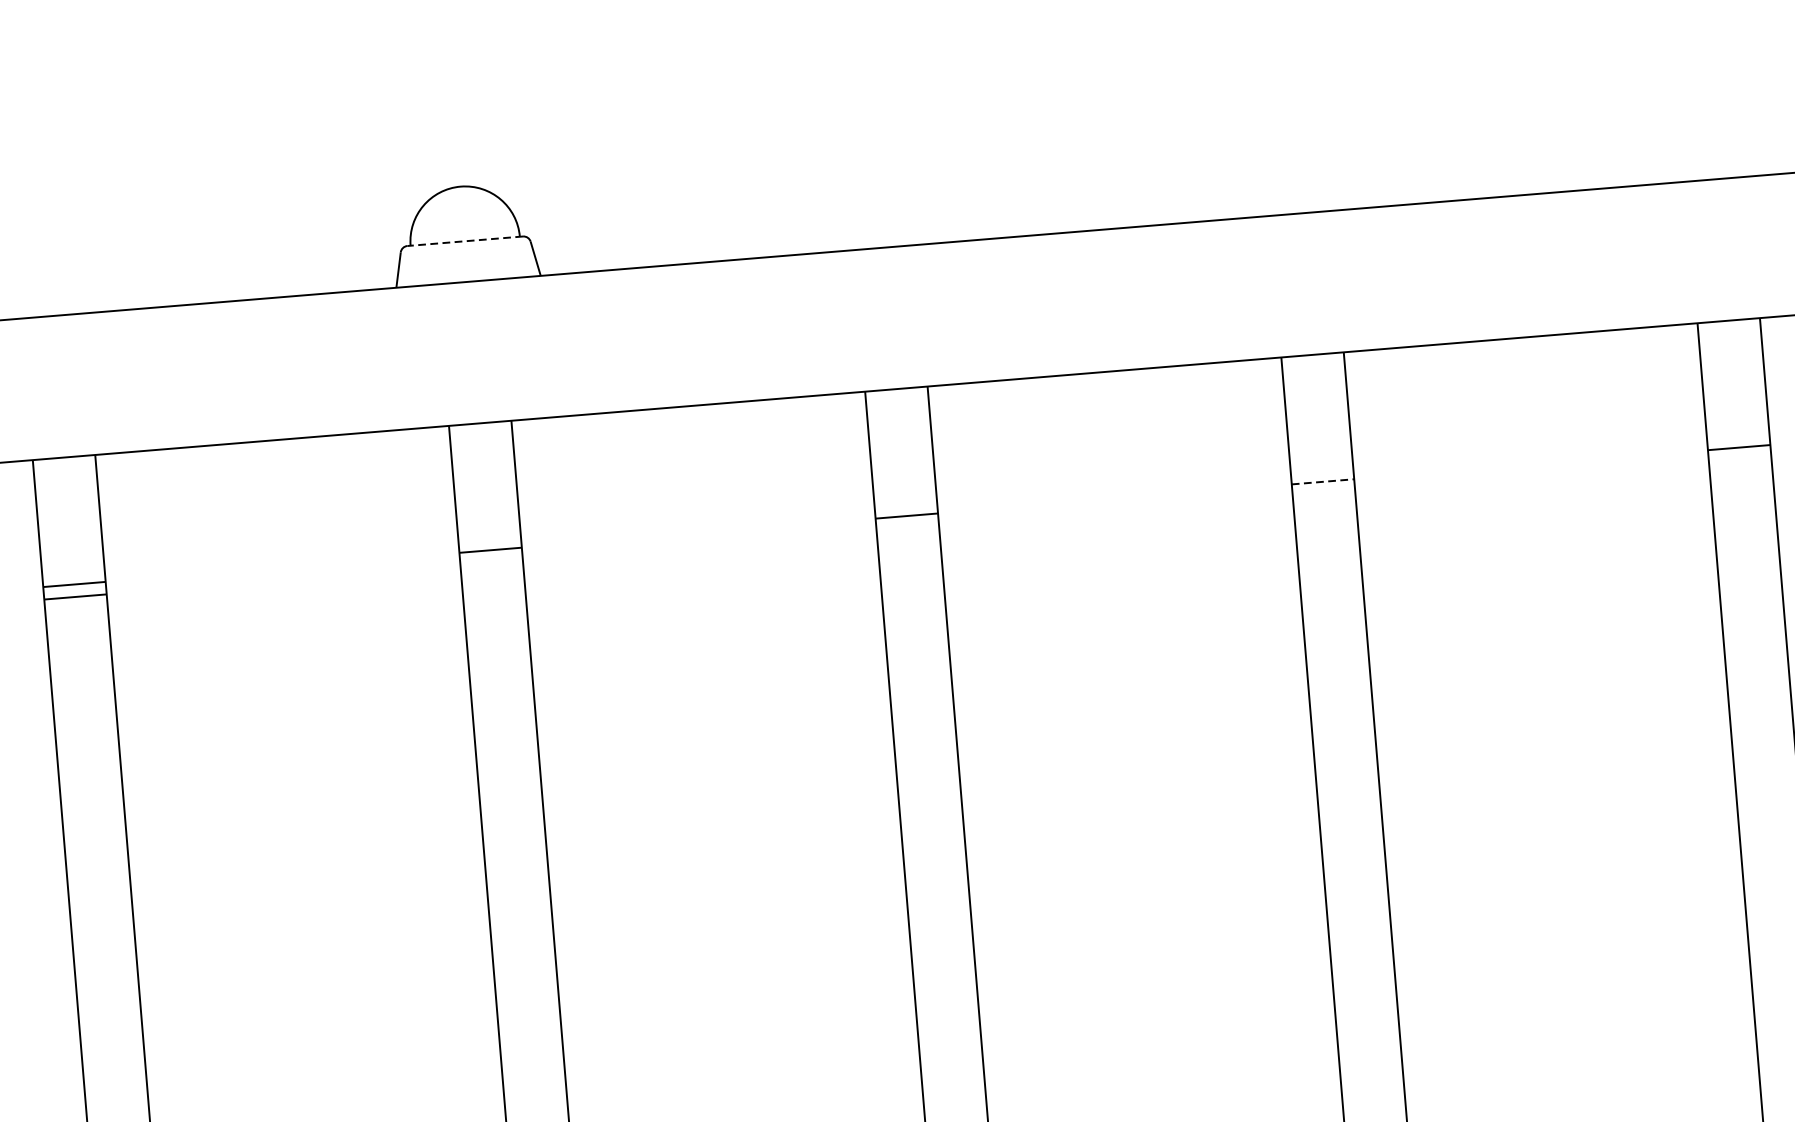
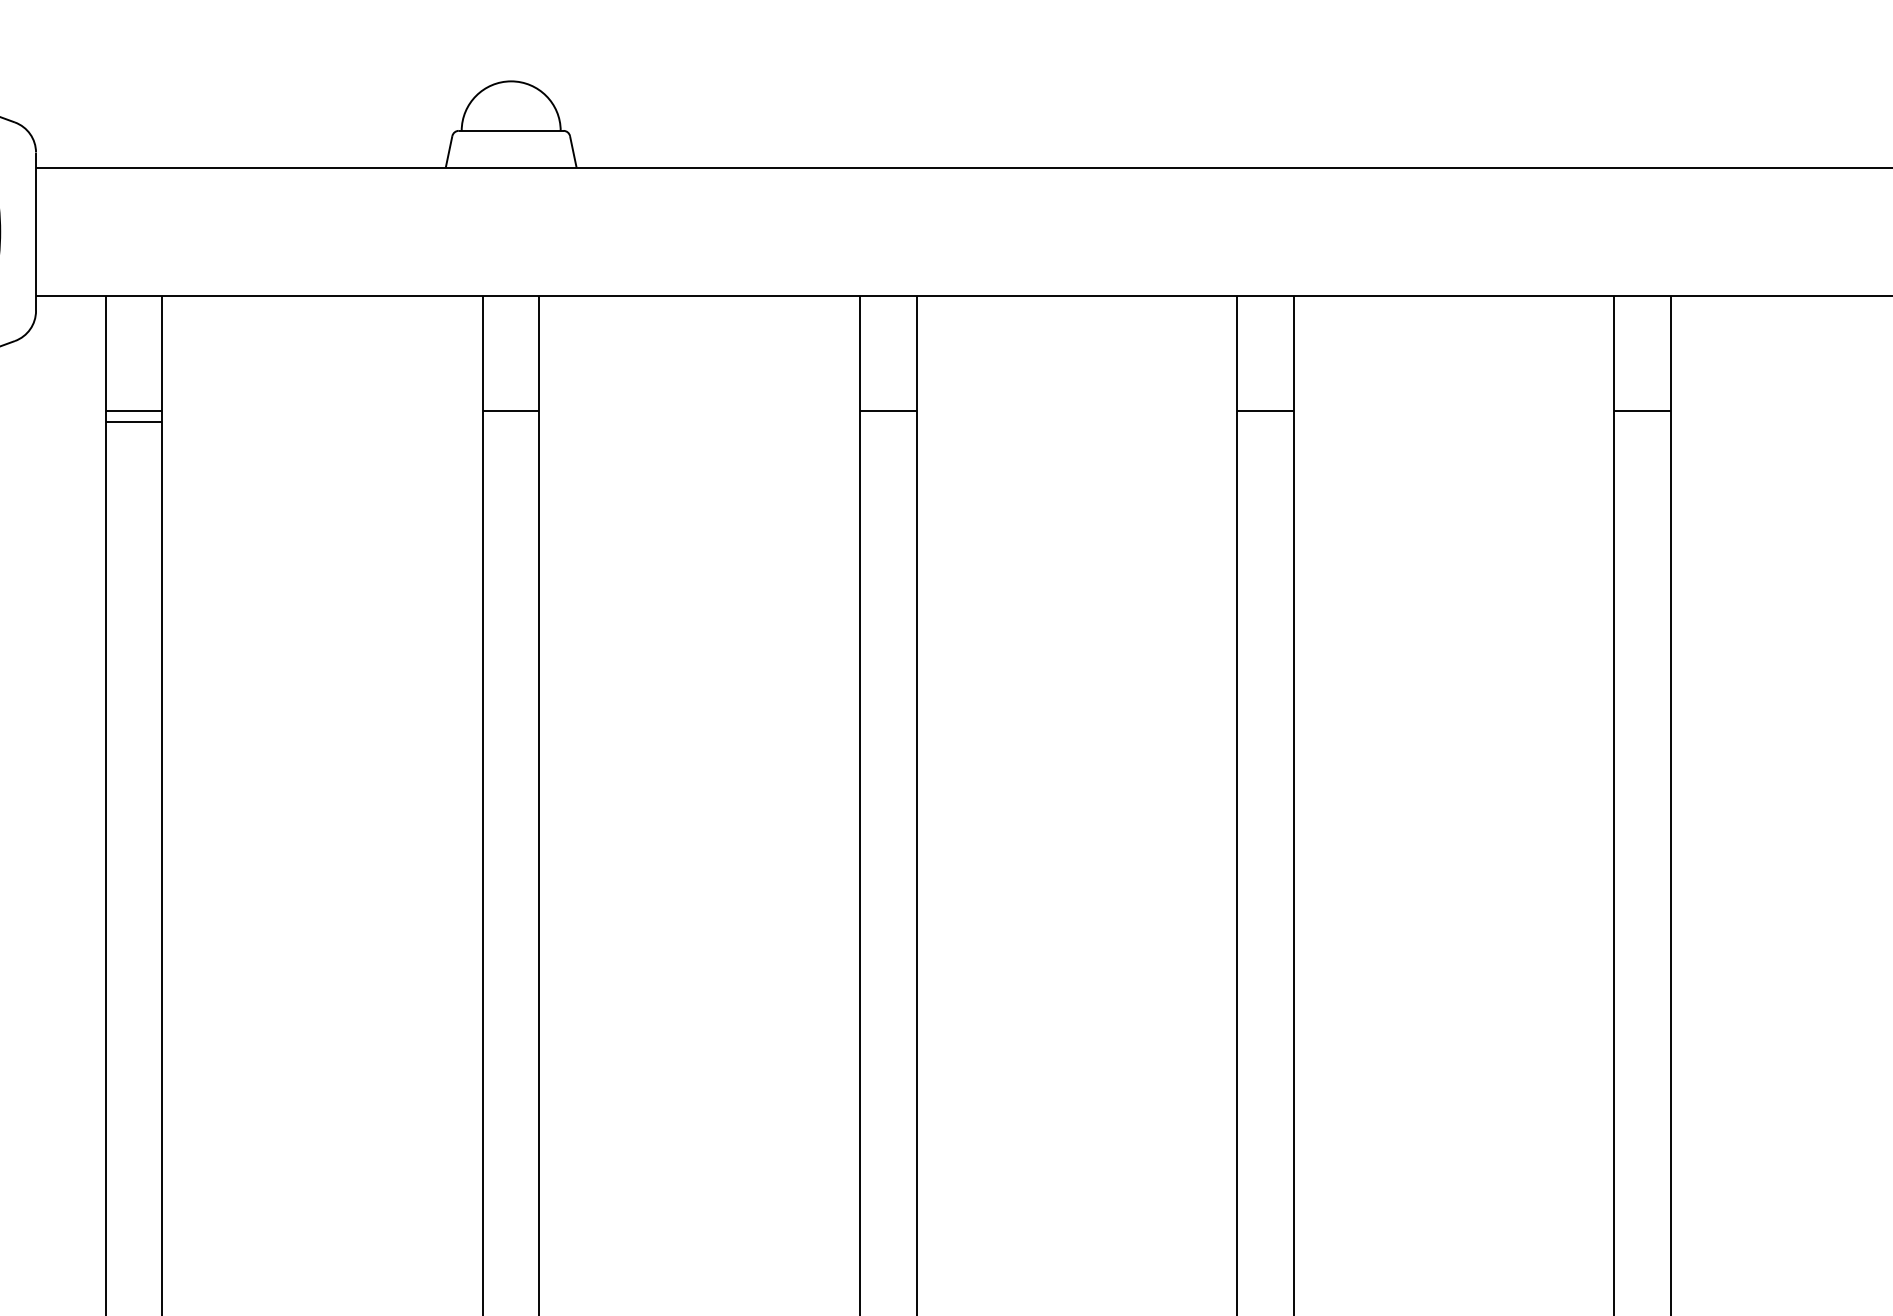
line: (464, 240) -> (510, 130), dashed -> solid
line: (1323, 481) -> (1265, 410), dashed -> solid

